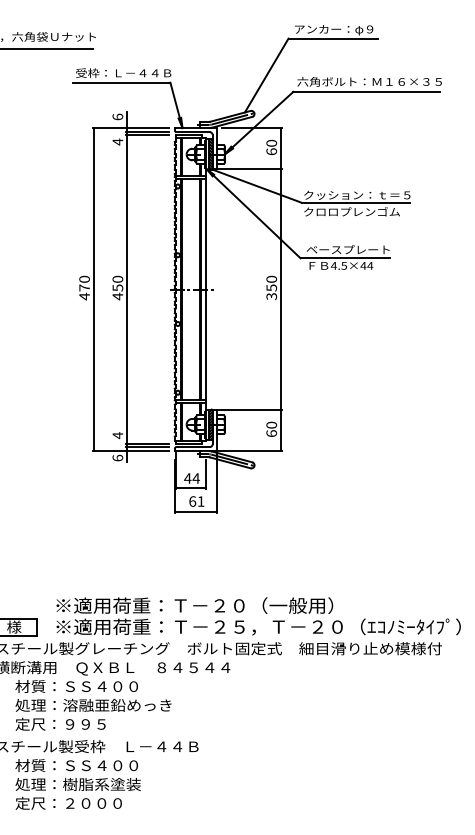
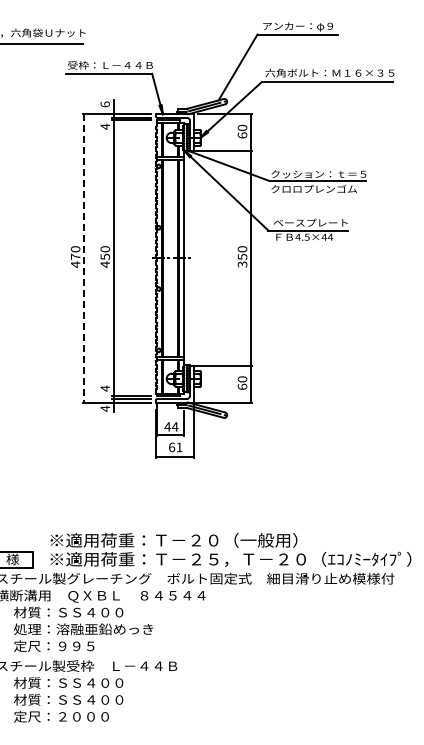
line: (93, 289) -> (83, 258), solid -> dashed
text: (118, 457) -> (105, 408), 6 -> 4
text: (77, 784) -> (69, 699), 処理：樹脂系塗装 -> 材質：ＳＳ４００

